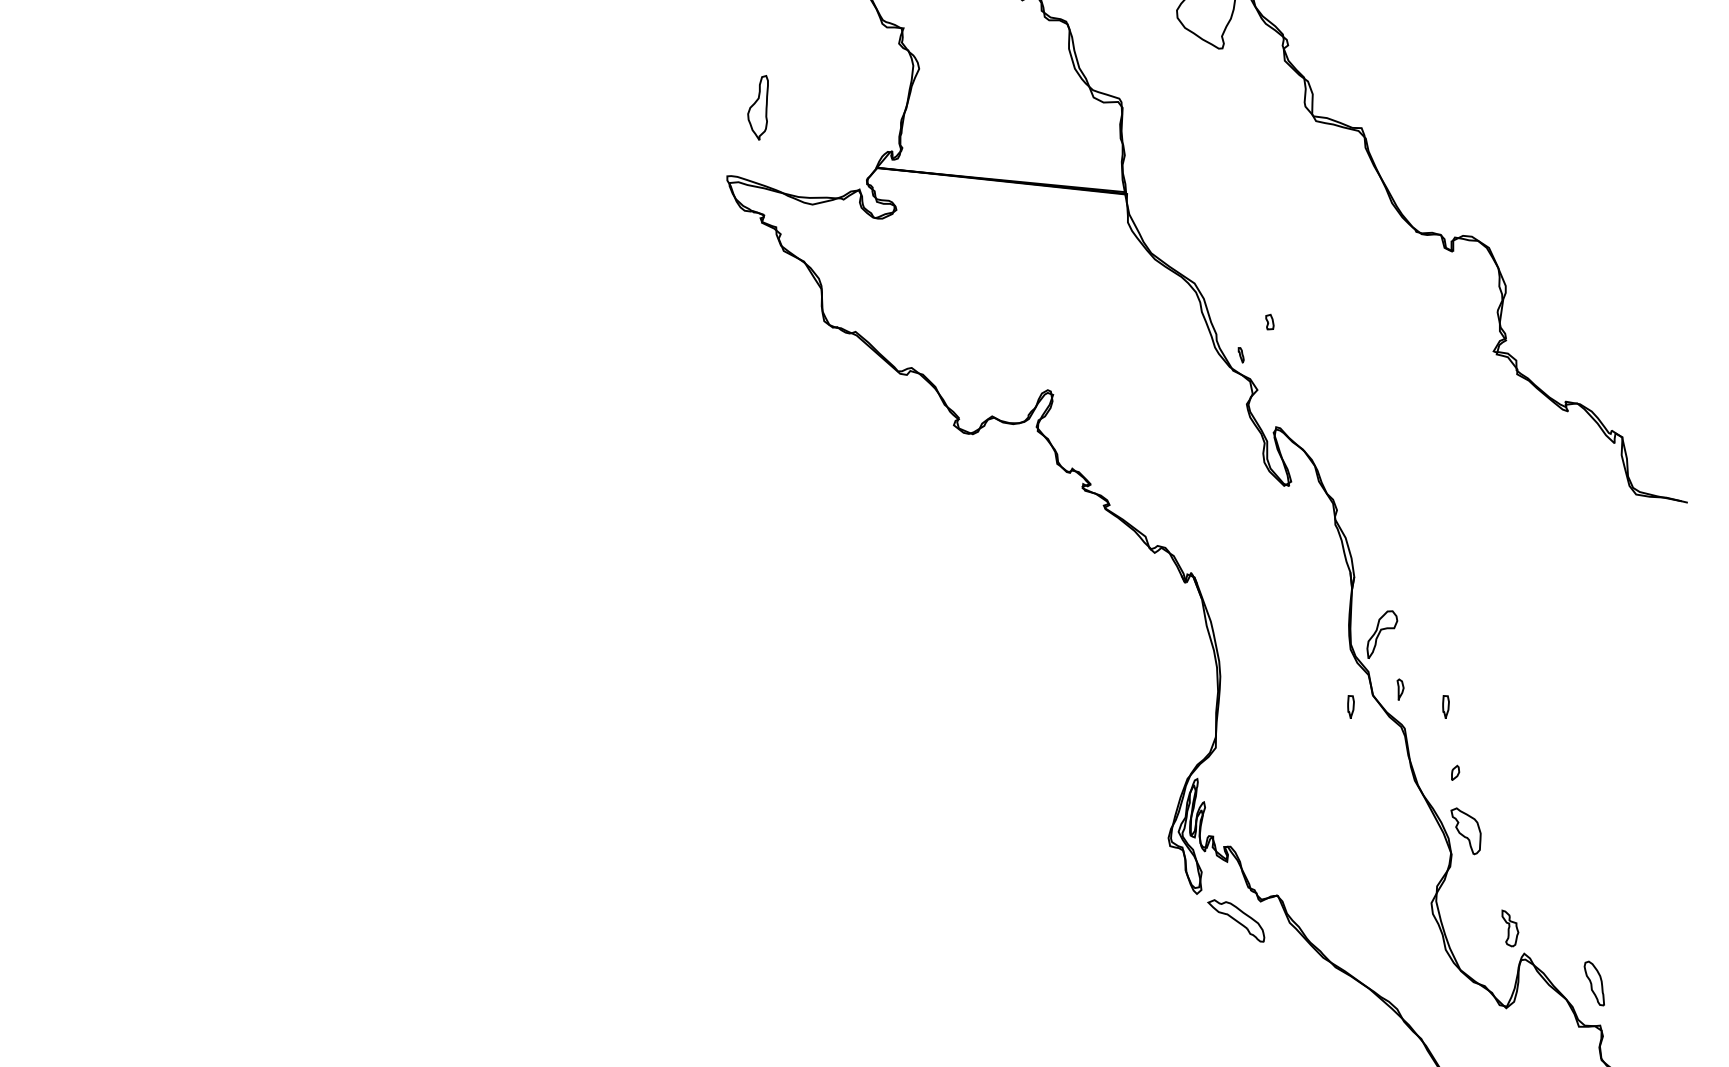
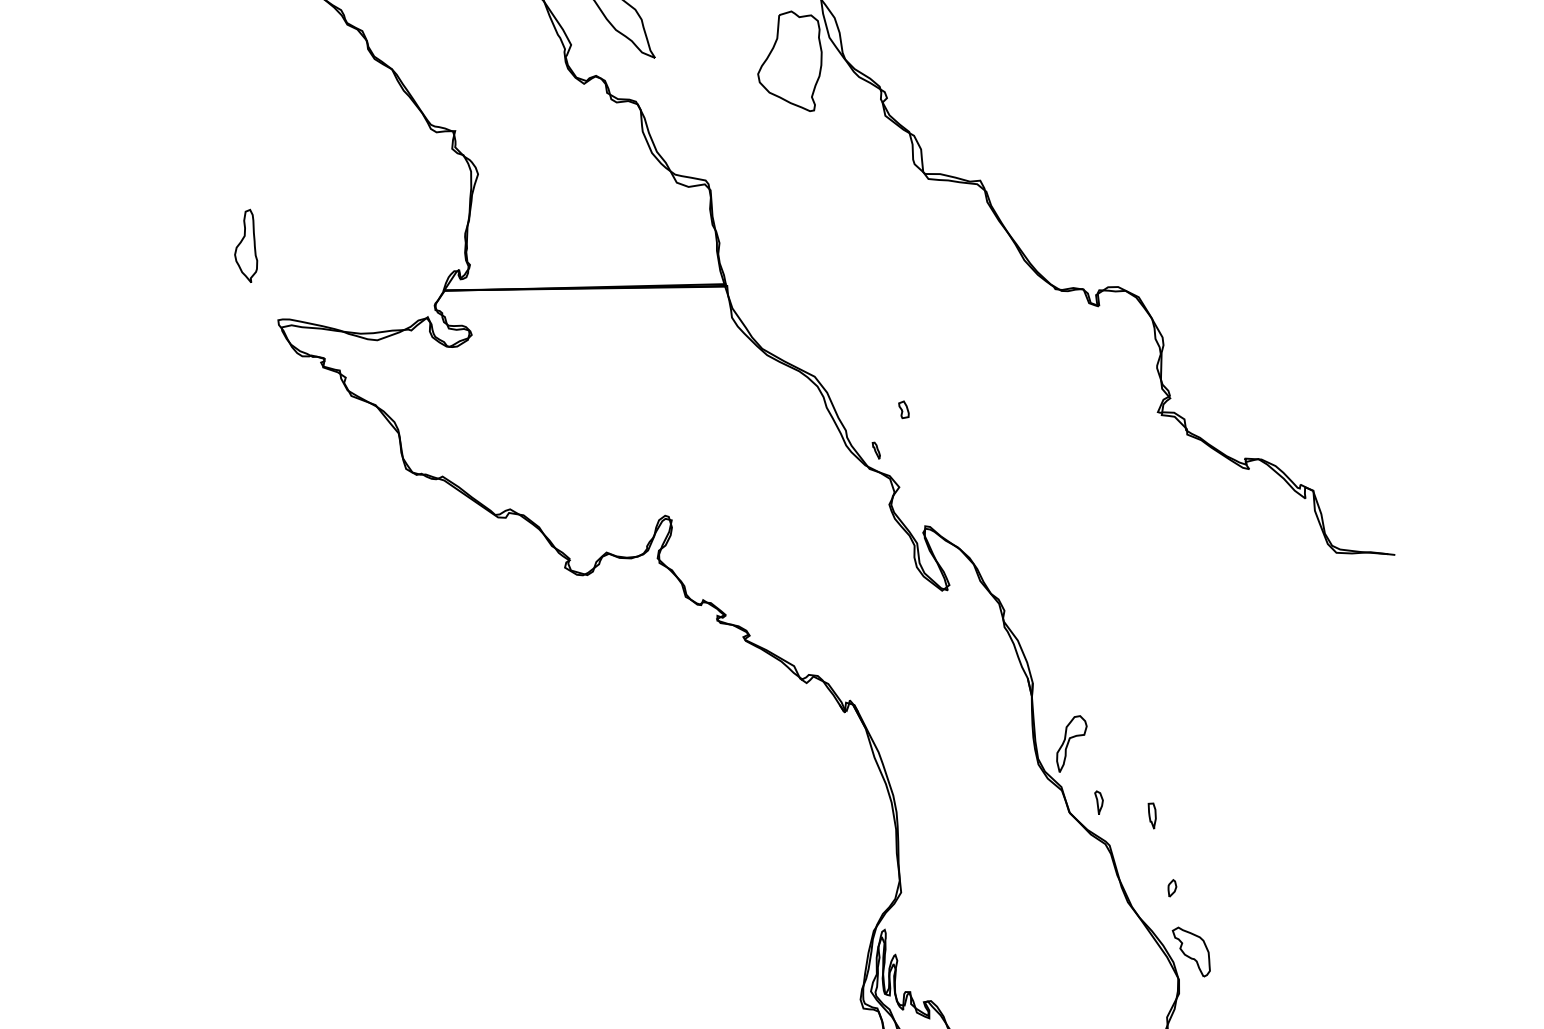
part: (757, 107) -> (244, 246), moved
part: (1350, 706) -> (1046, 828), removed

